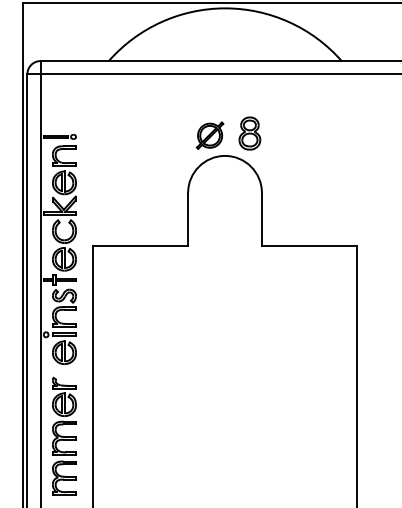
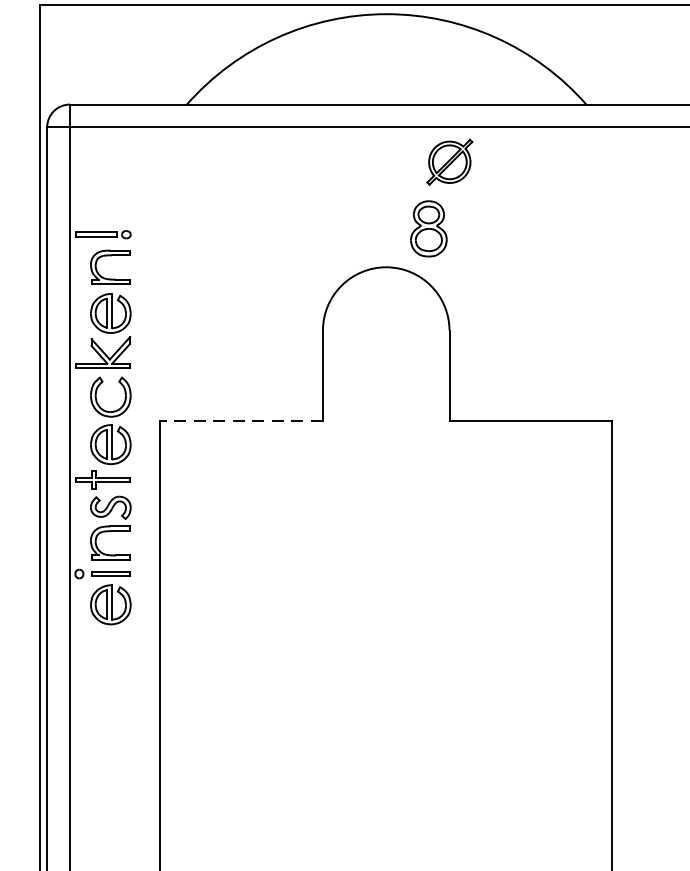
part: (209, 135) -> (448, 161), moved
line: (140, 245) -> (241, 420), solid -> dashed
part: (64, 435) -> (110, 746), removed

